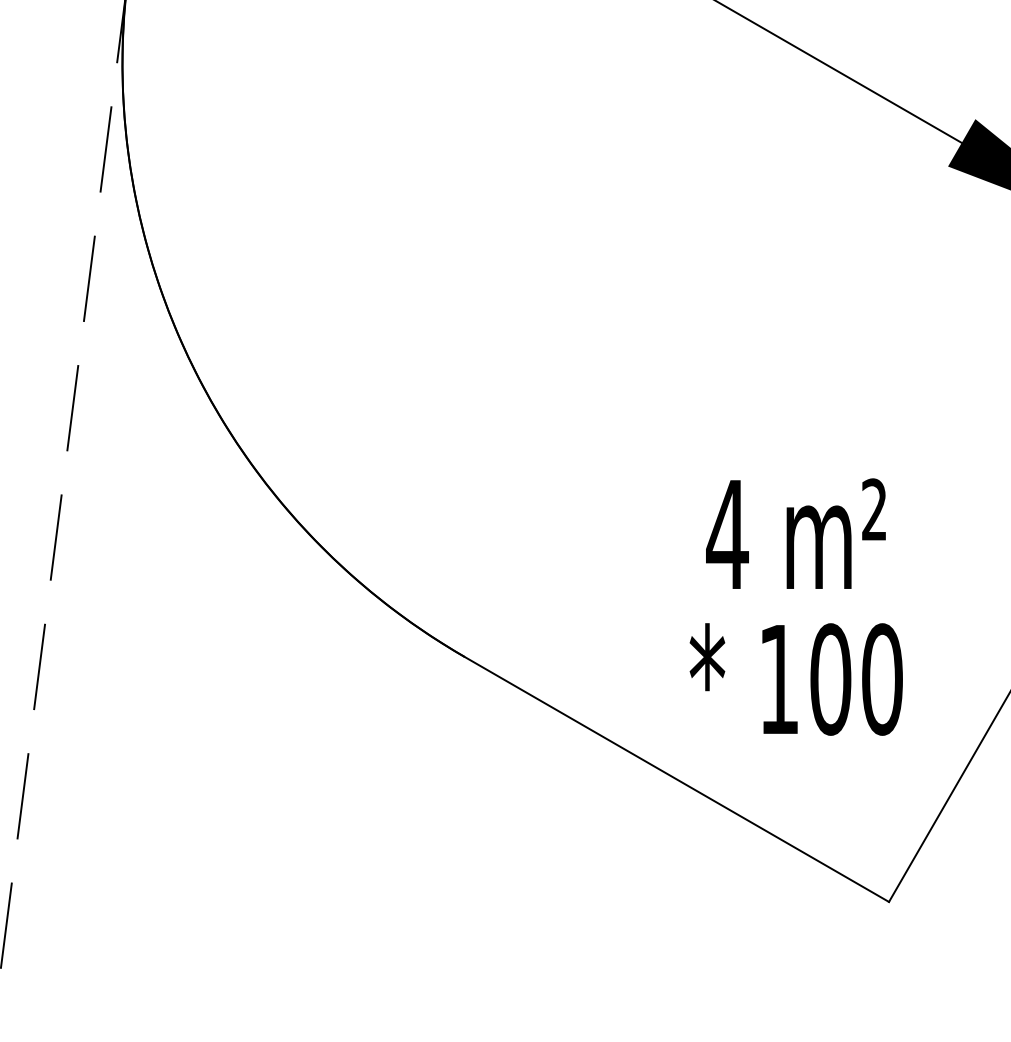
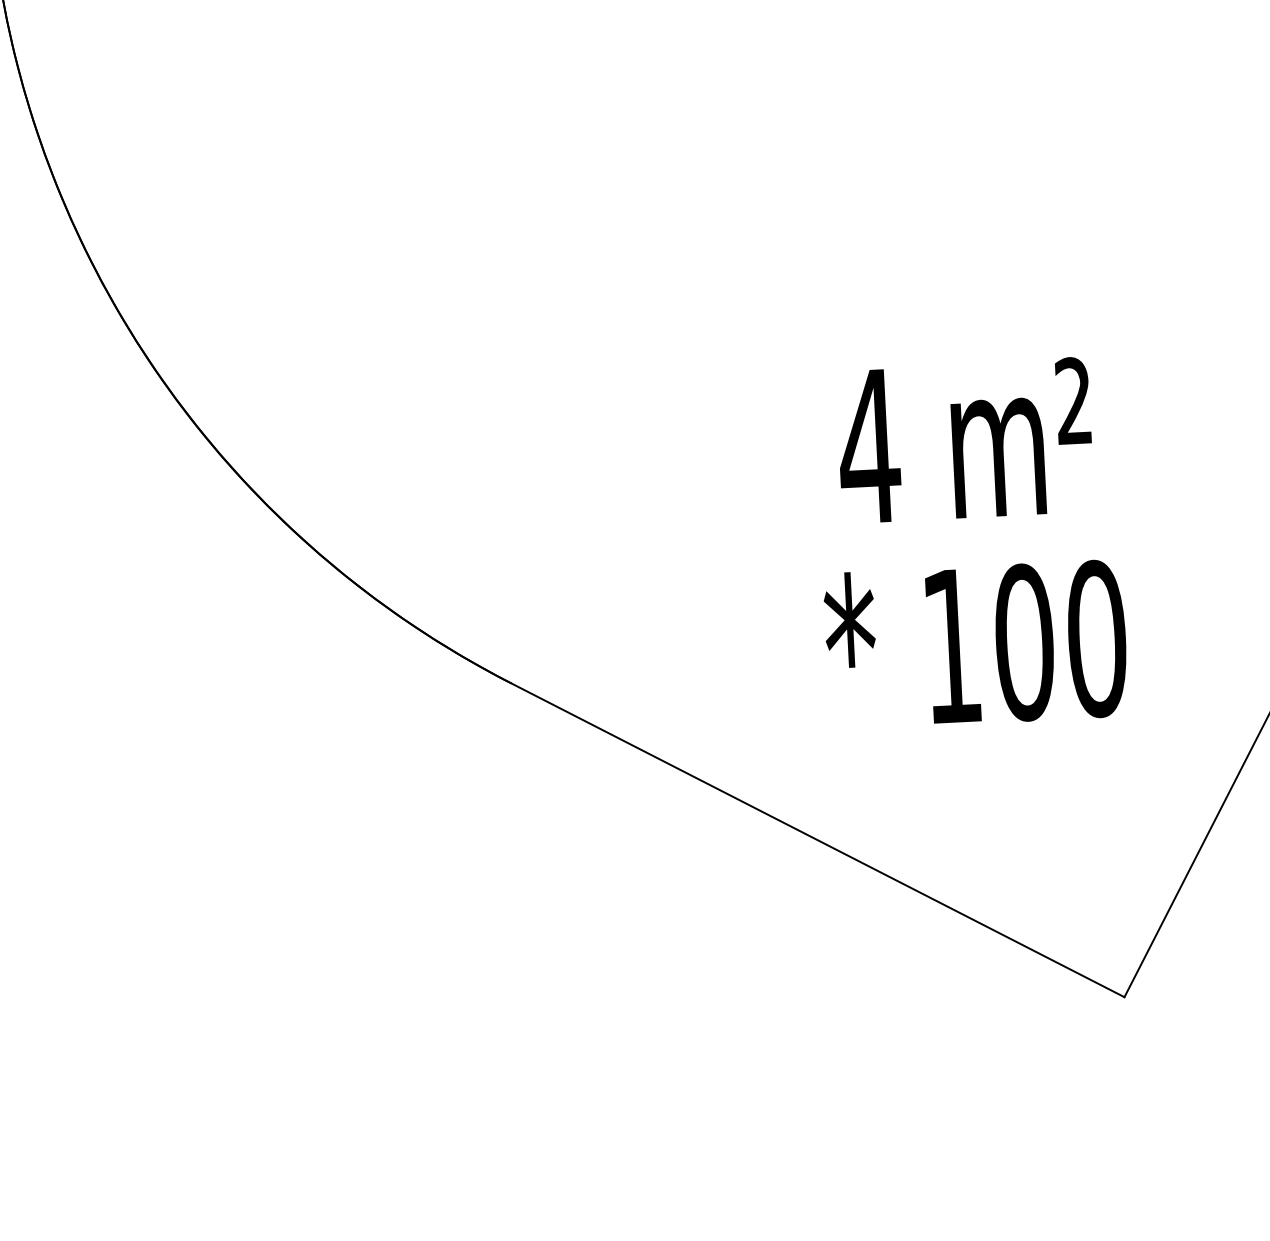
text: (795, 606) -> (969, 542), moved

